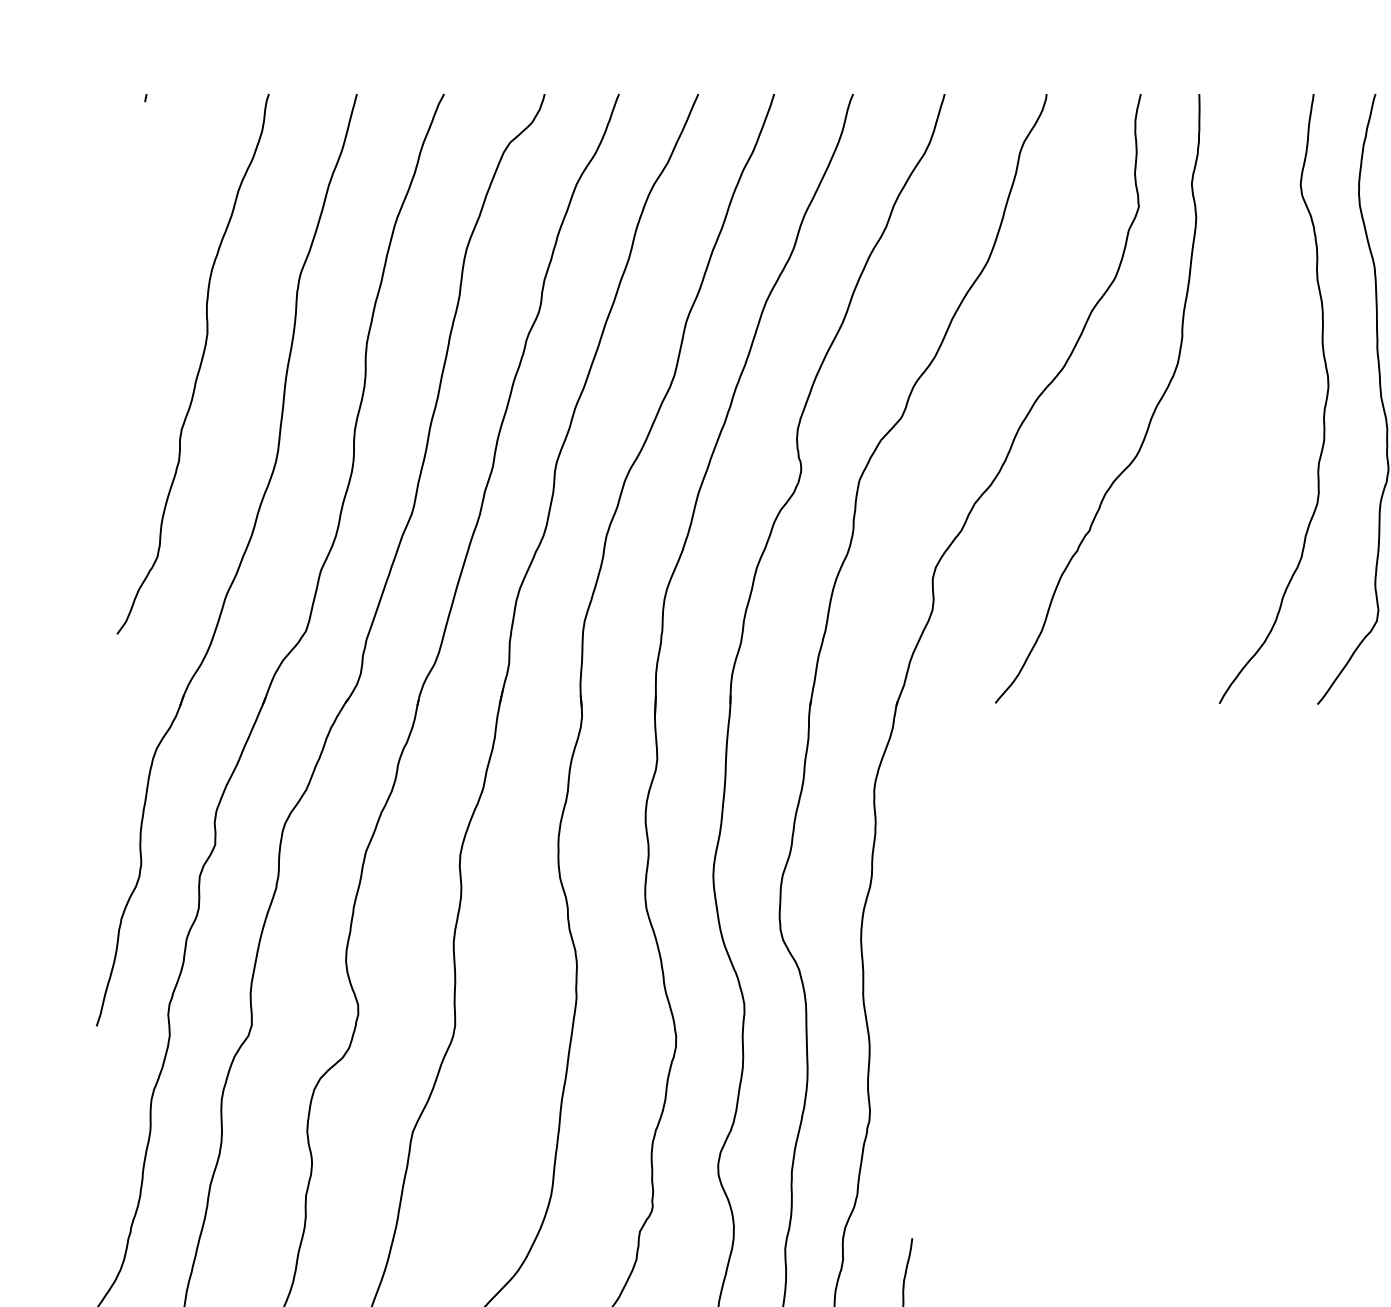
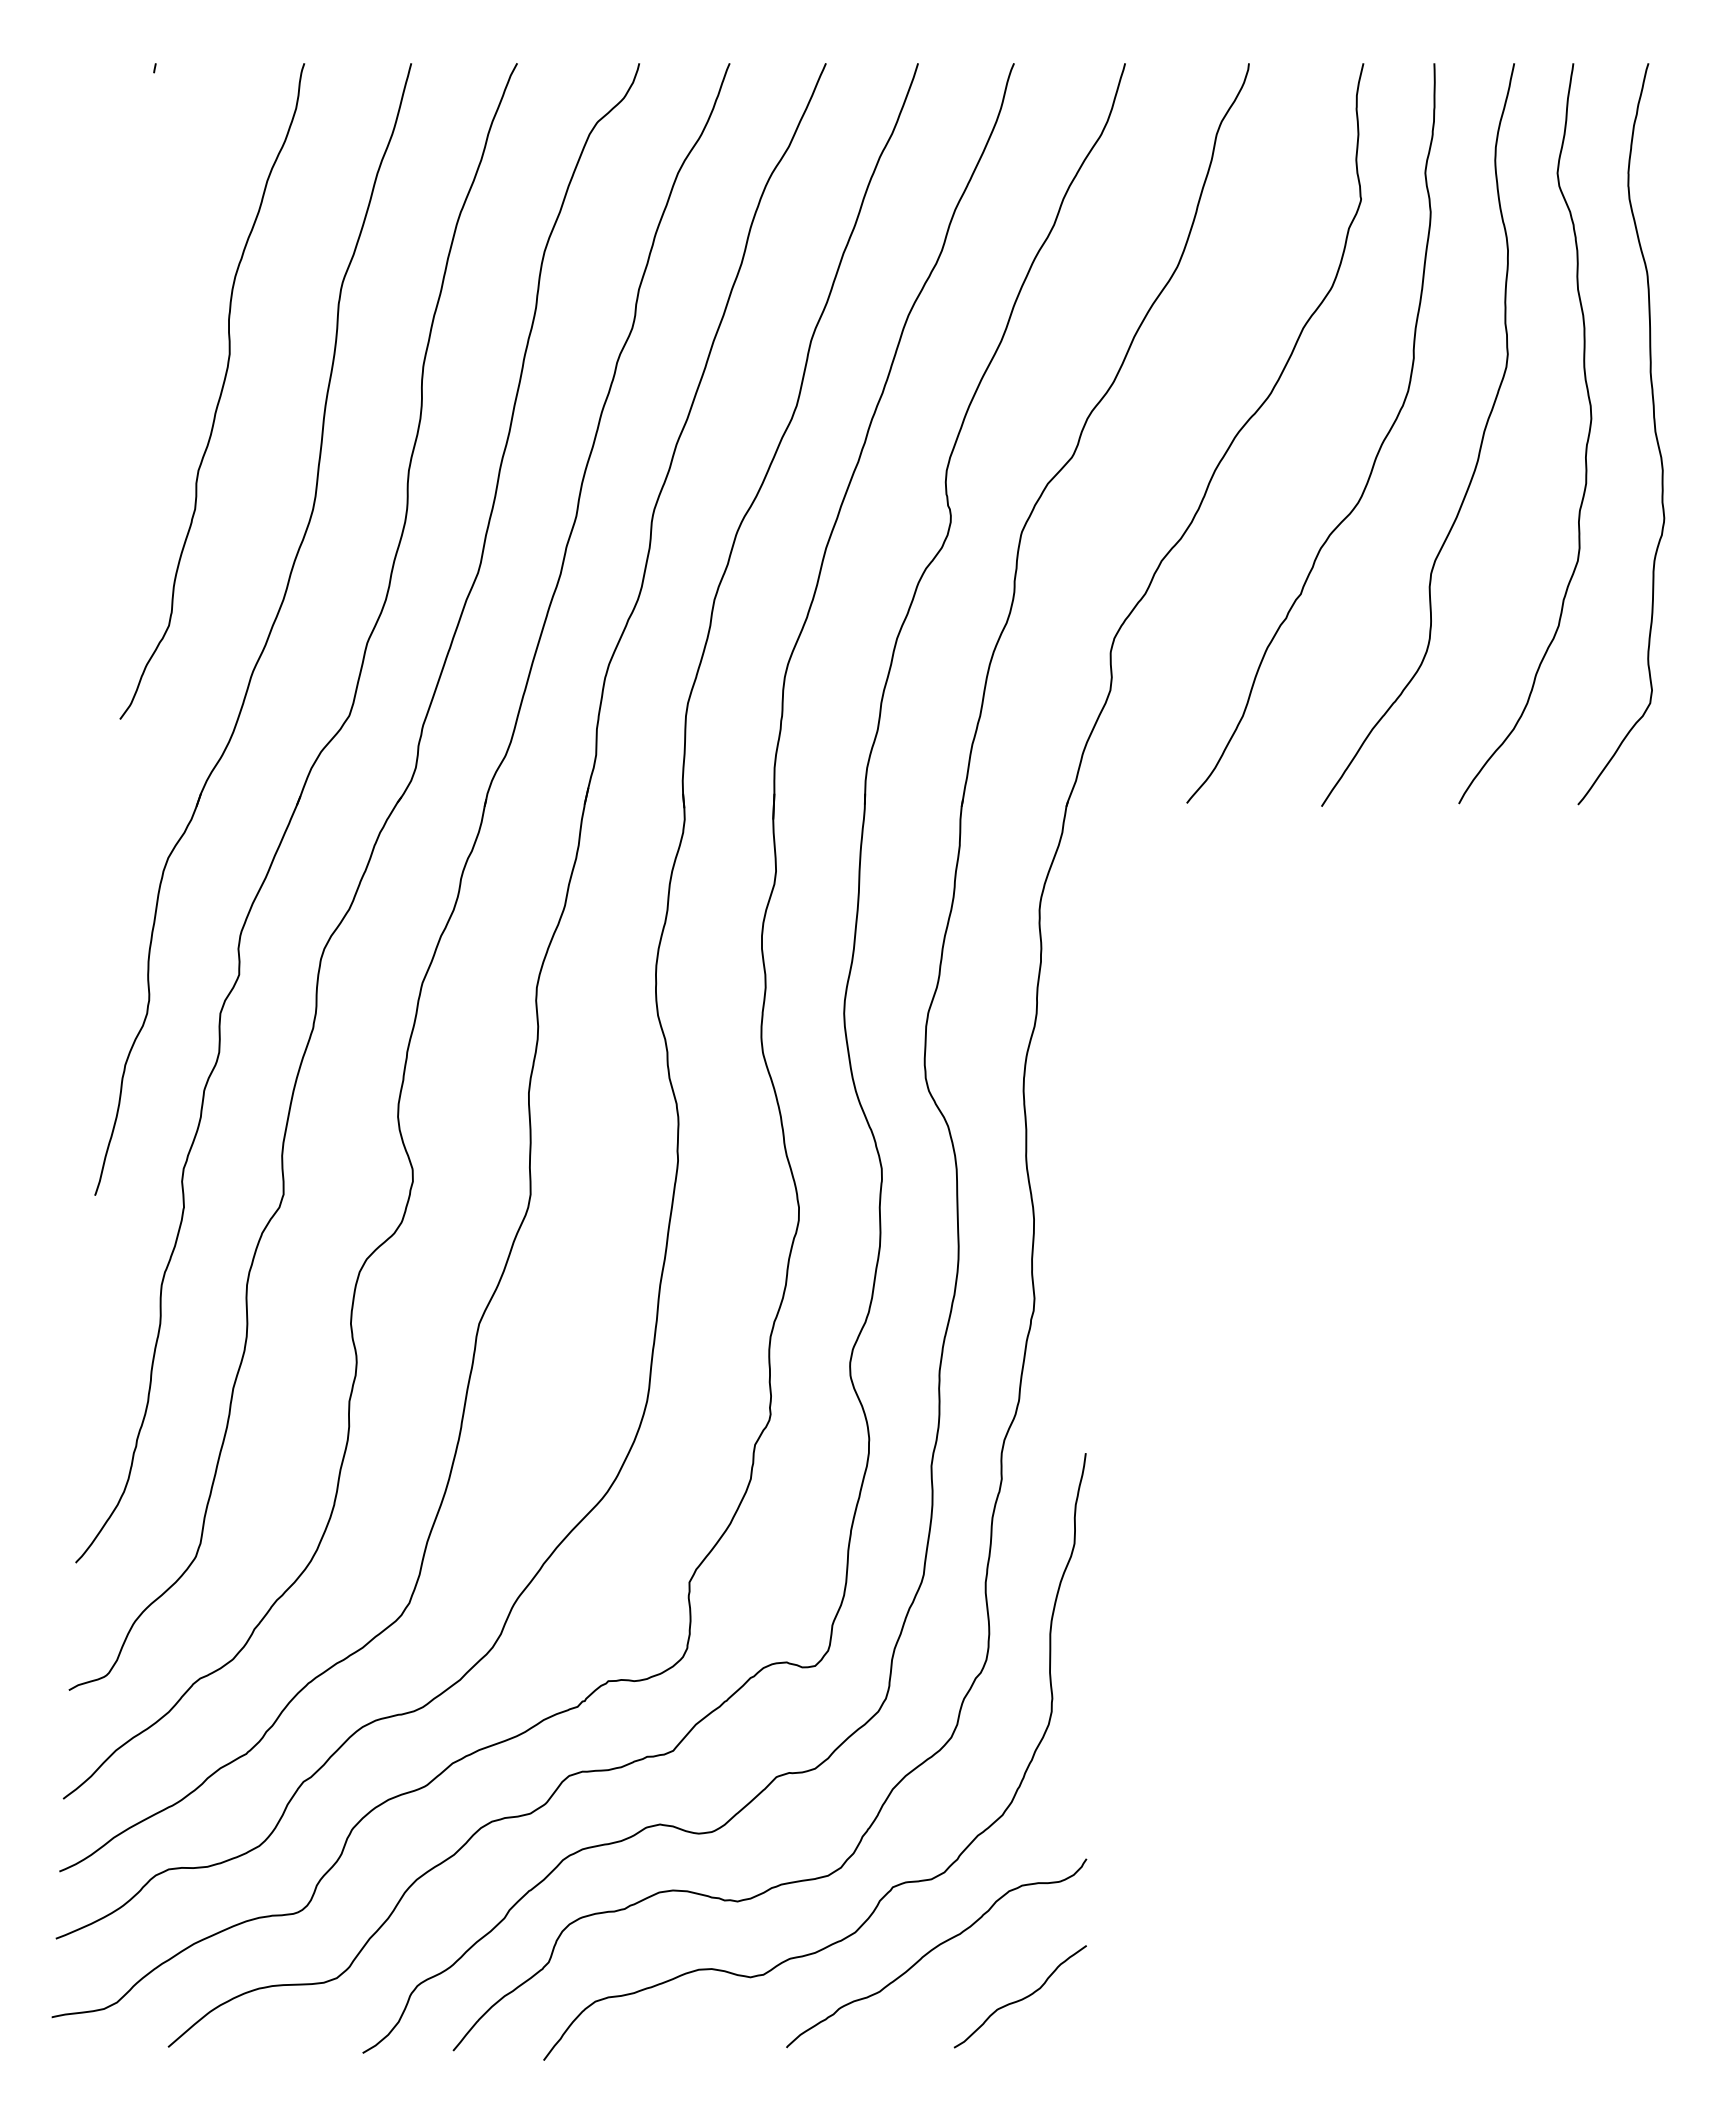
curve: (1235, 413) -> (1478, 451), added

